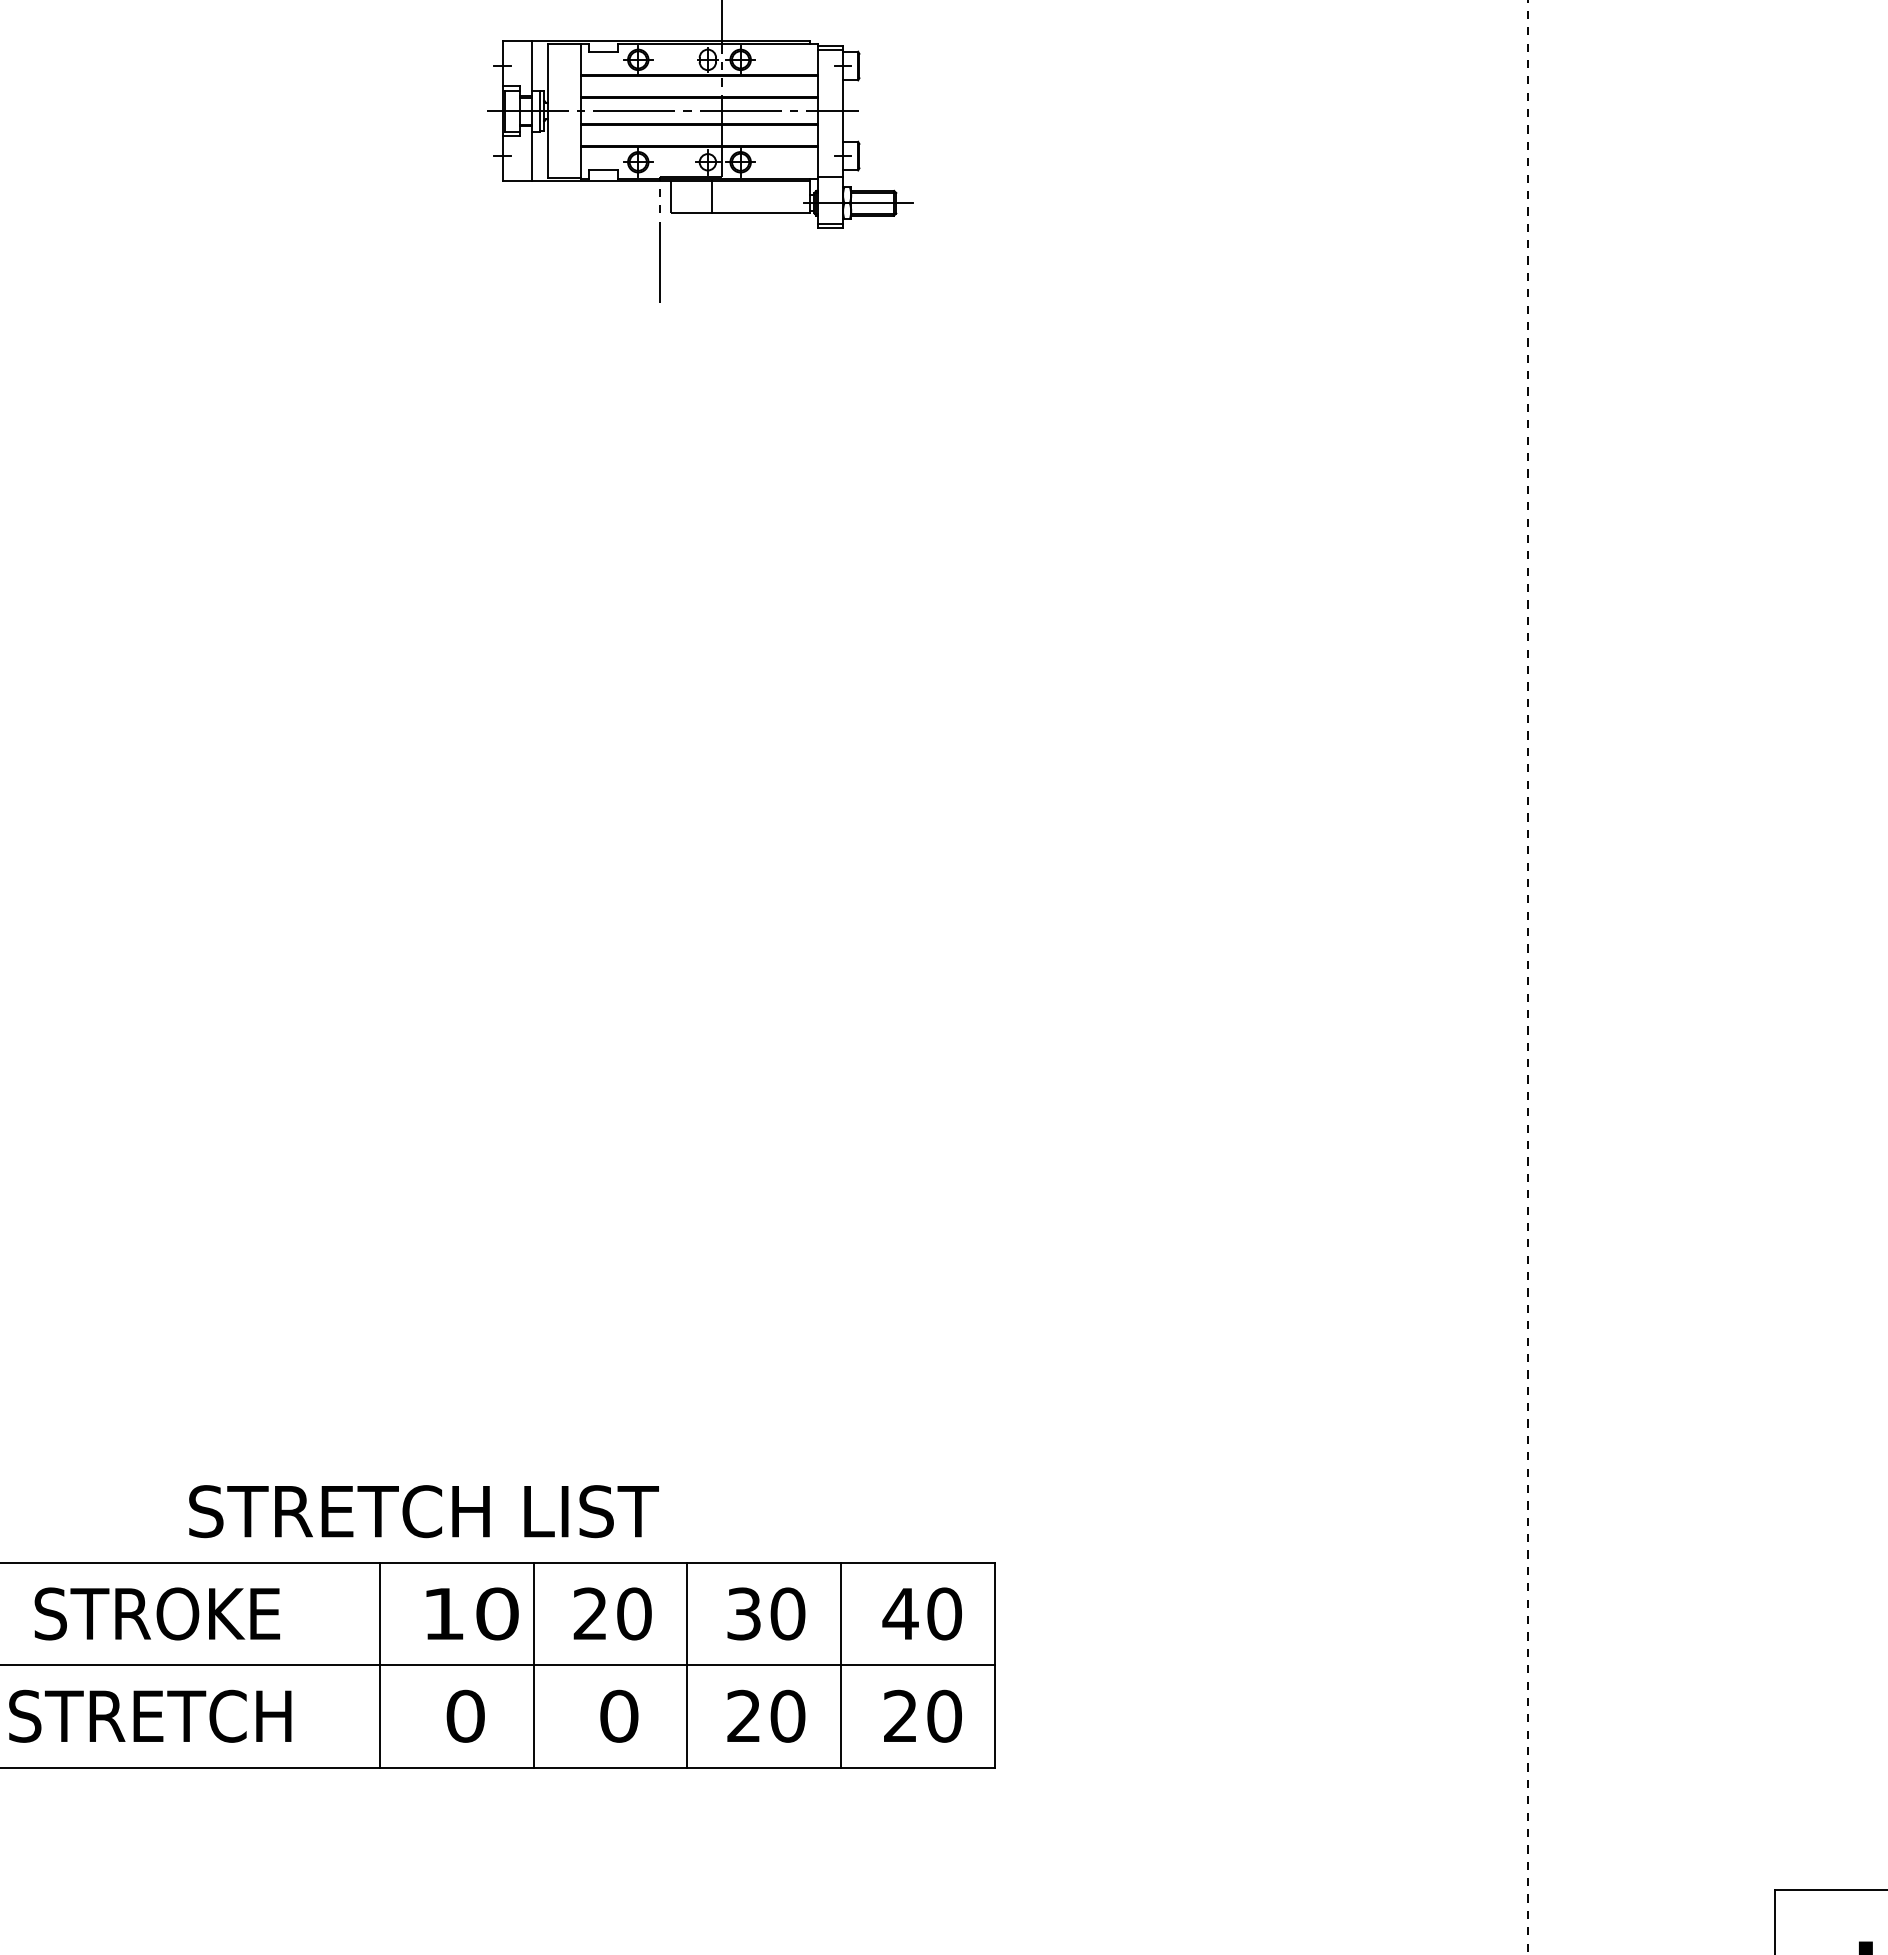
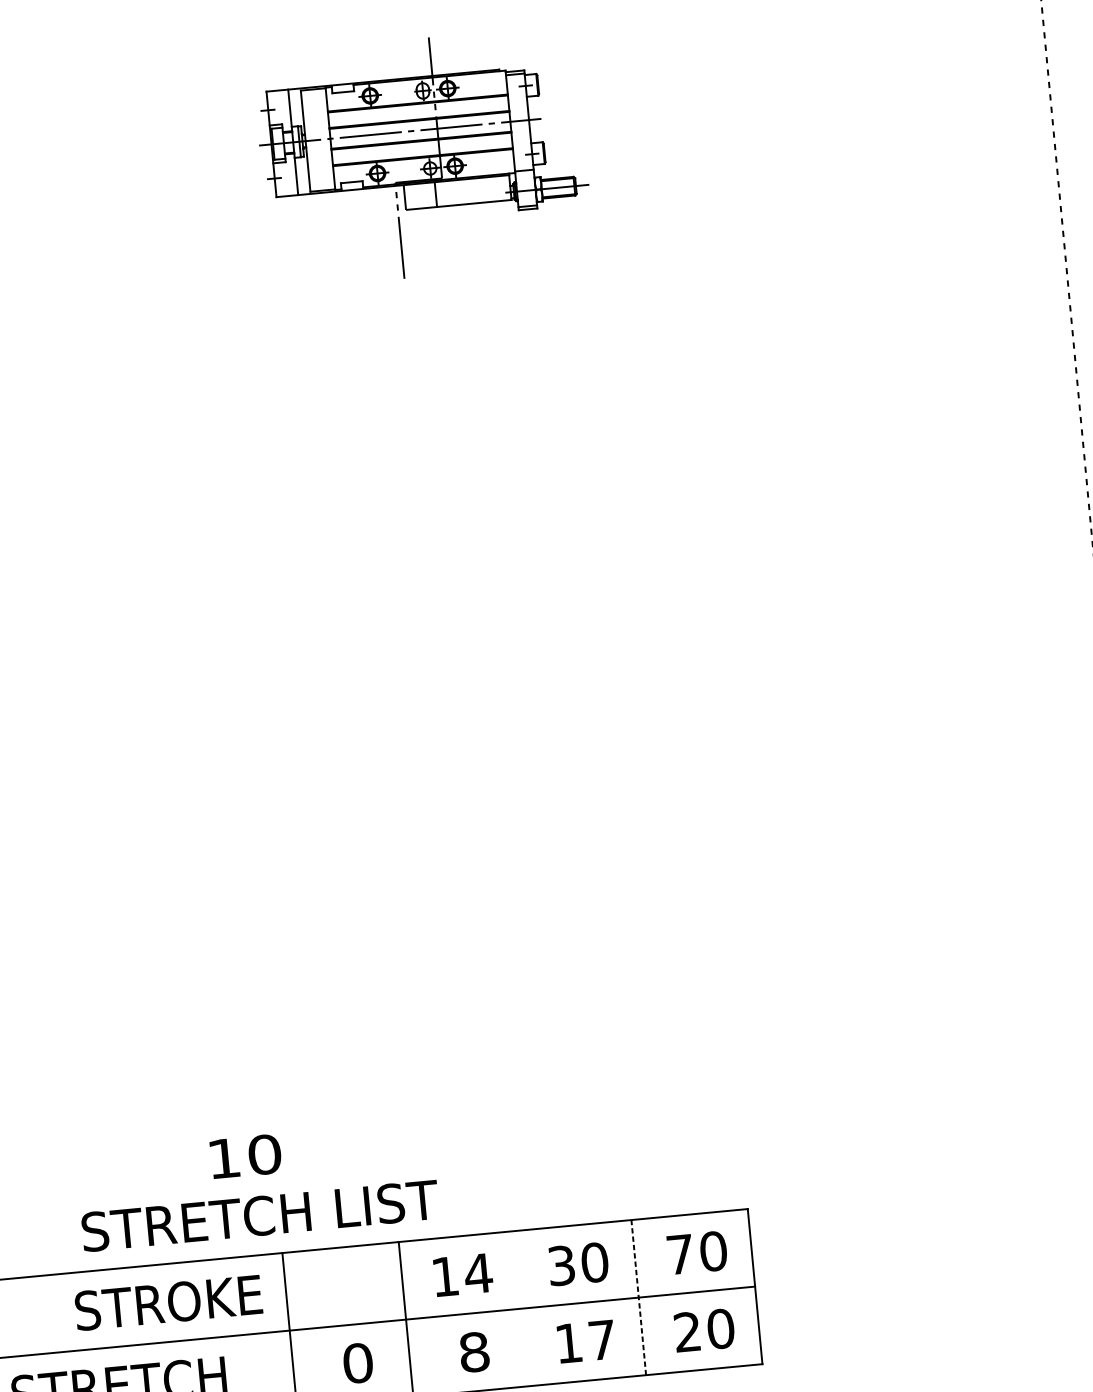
text: (423, 1511) -> (259, 1215), moved
text: (156, 1613) -> (168, 1302), moved
text: (472, 1613) -> (245, 1156), moved
text: (612, 1613) -> (461, 1274), 20 -> 14
text: (900, 1613) -> (680, 1254), 40 -> 70
line: (687, 1664) -> (522, 1308), removed
line: (841, 1664) -> (639, 1297), solid -> dashed
text: (766, 1715) -> (585, 1341), 20 -> 17
text: (619, 1716) -> (474, 1352), 0 -> 8

